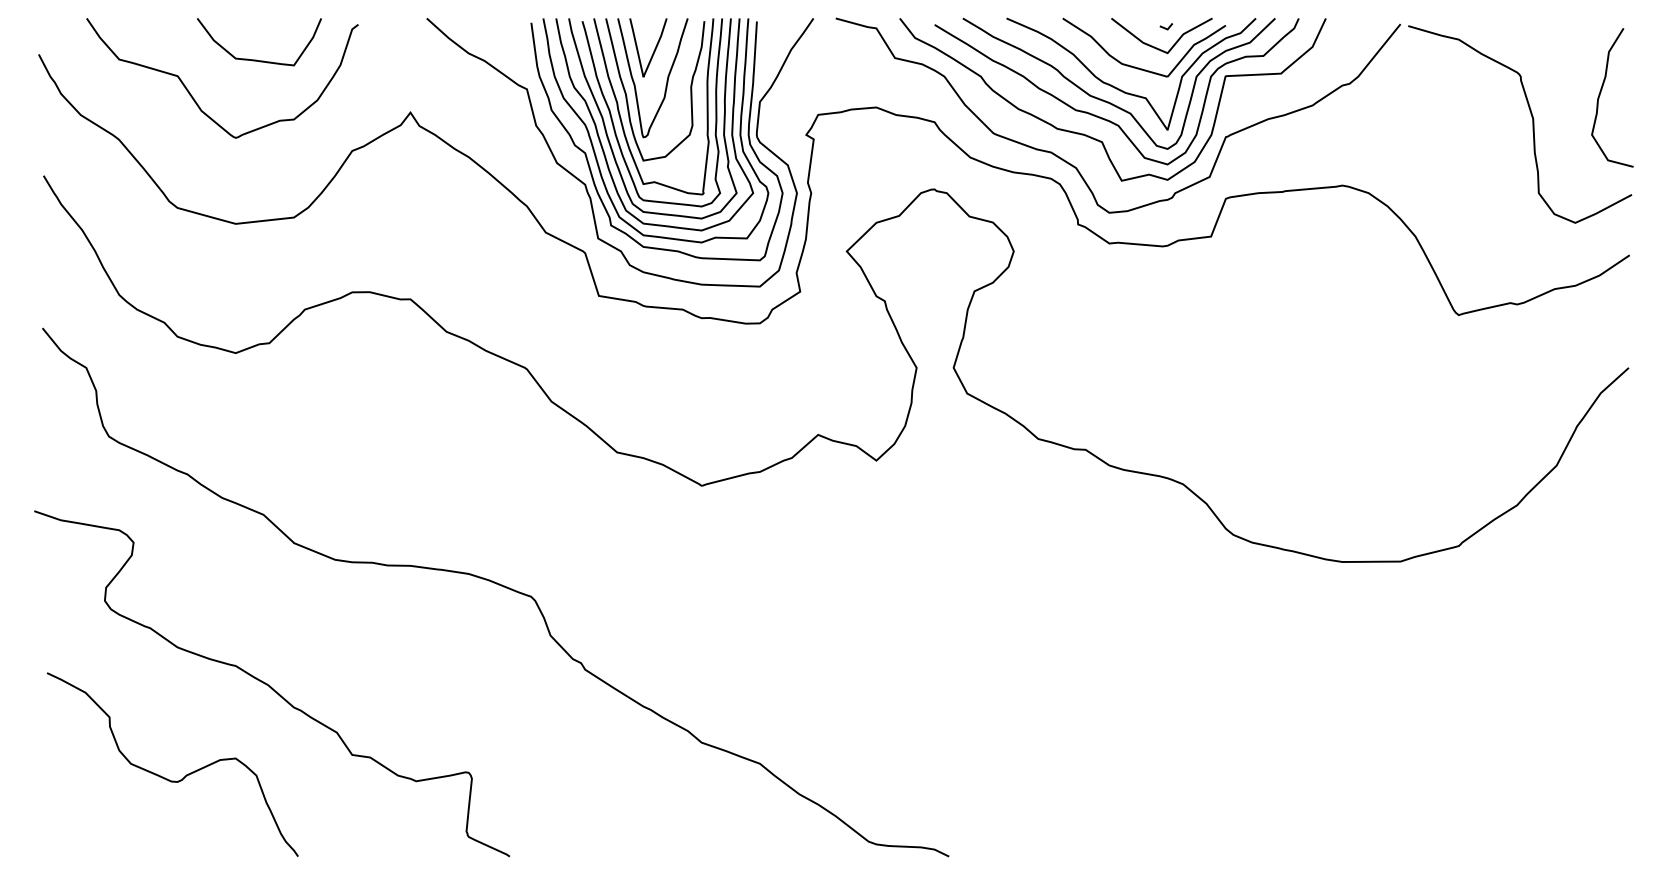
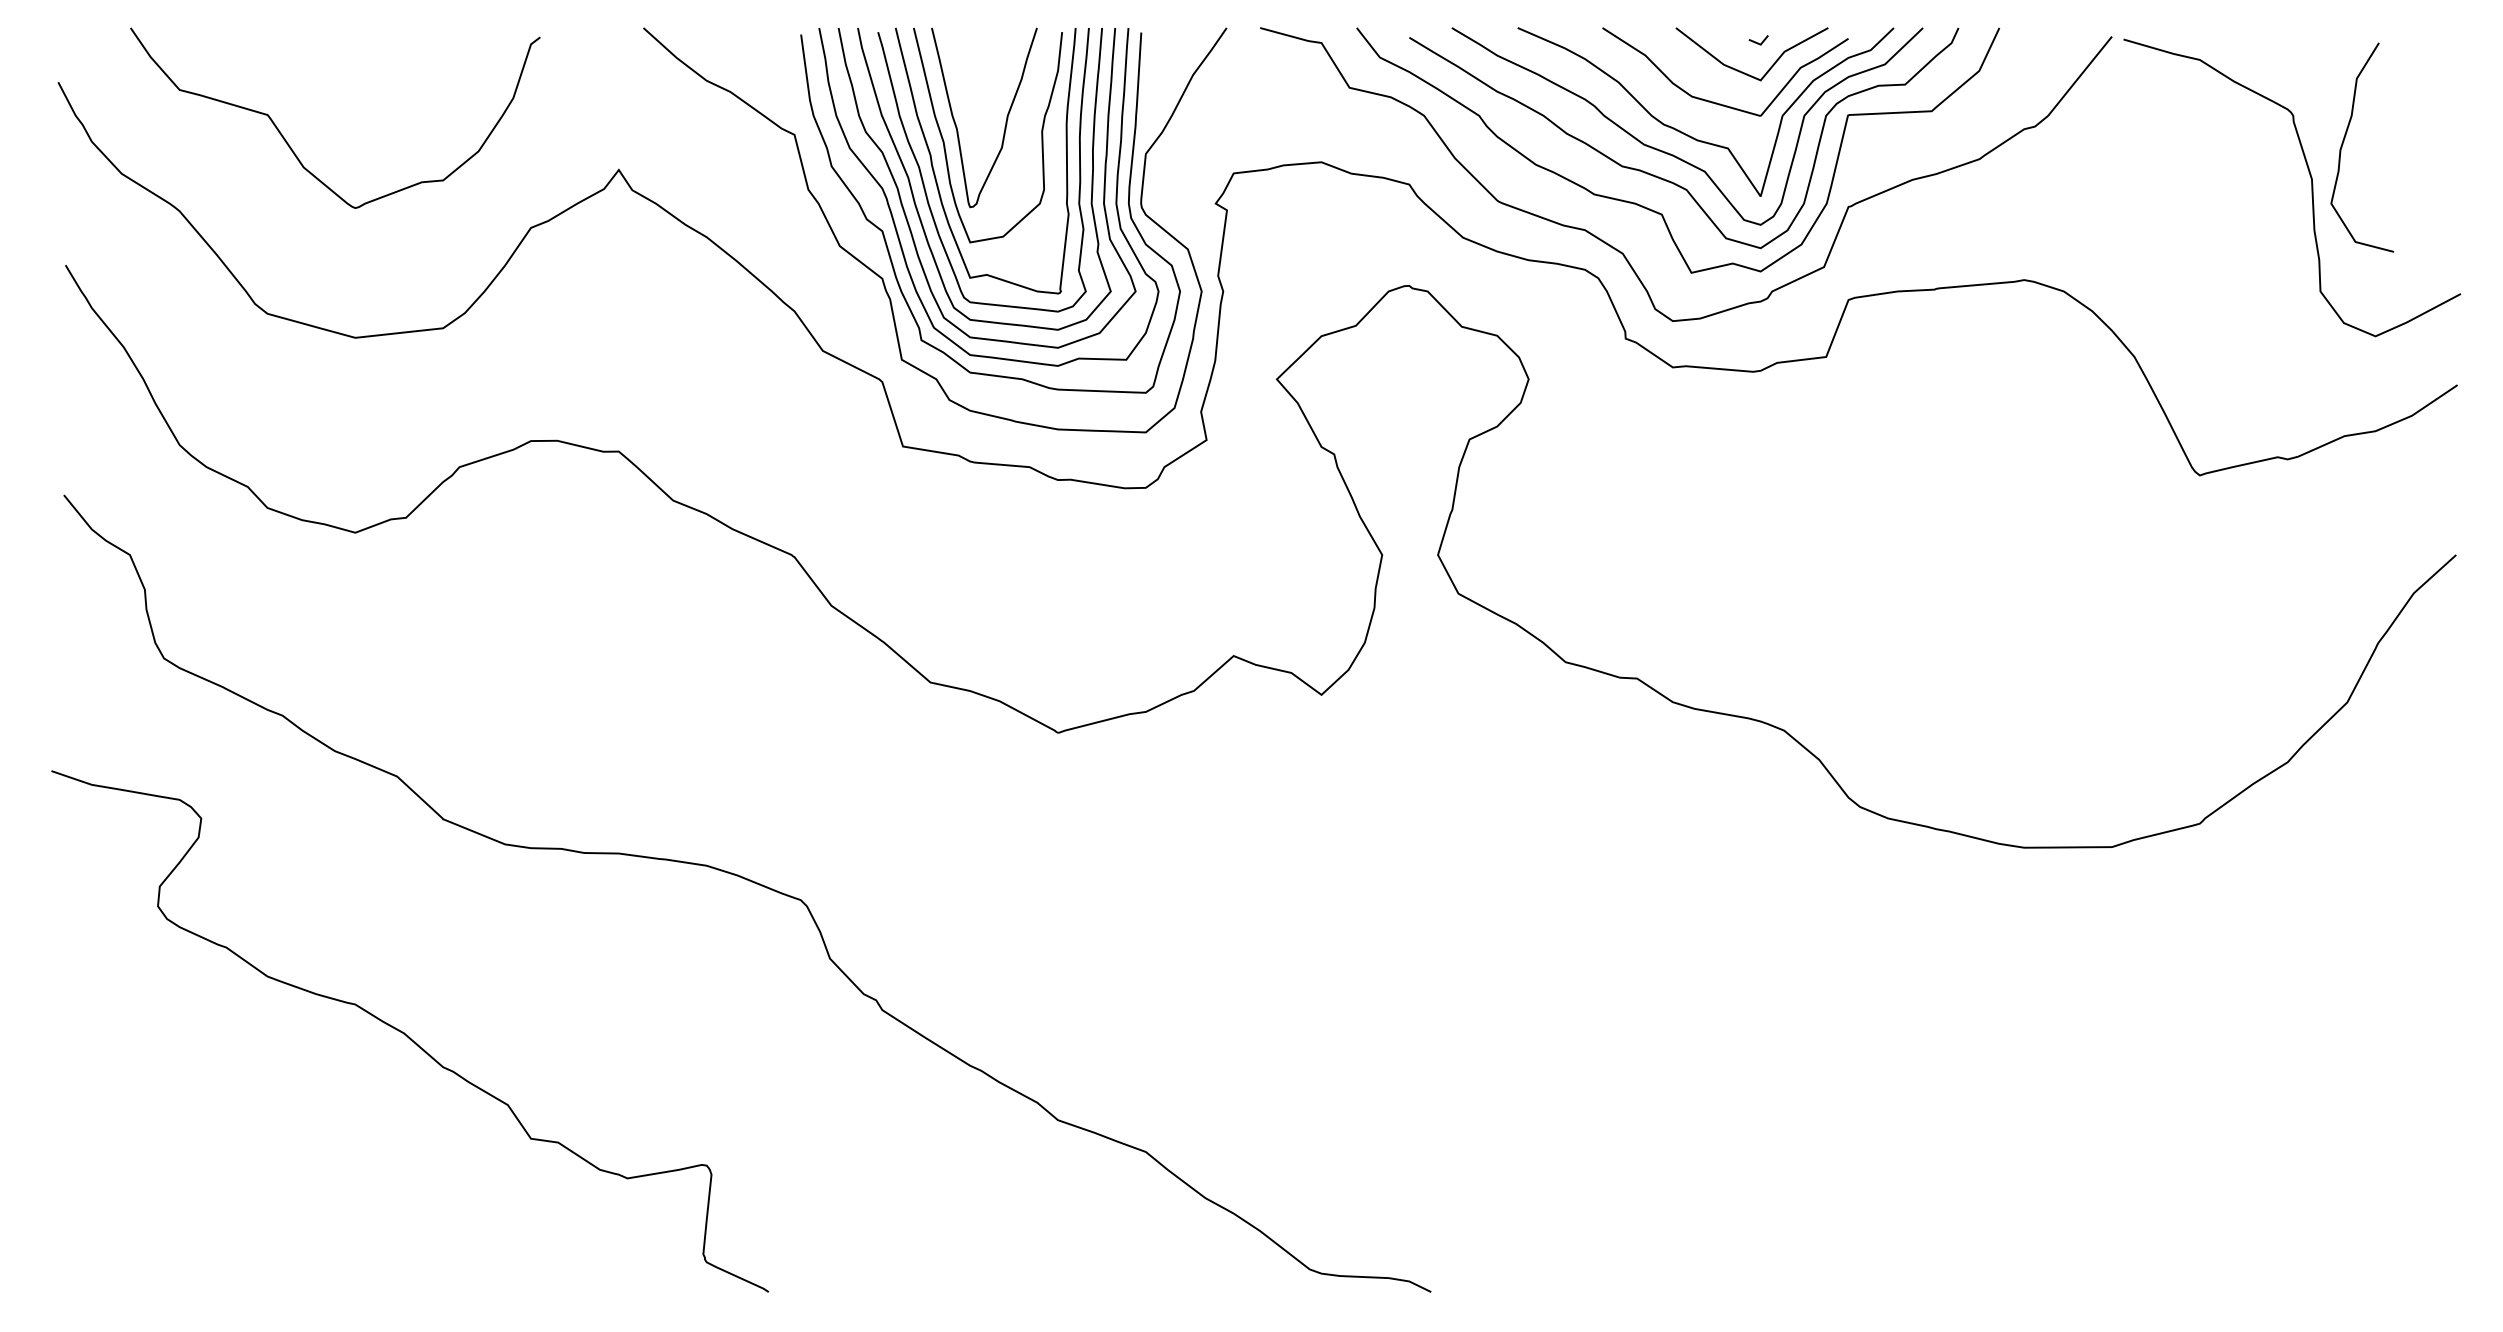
curve: (653, 50) -> (985, 76), removed
curve: (256, 59) -> (386, 89), removed
curve: (1601, 92) -> (2345, 139), moved
curve: (165, 777) -> (249, 1172), removed

